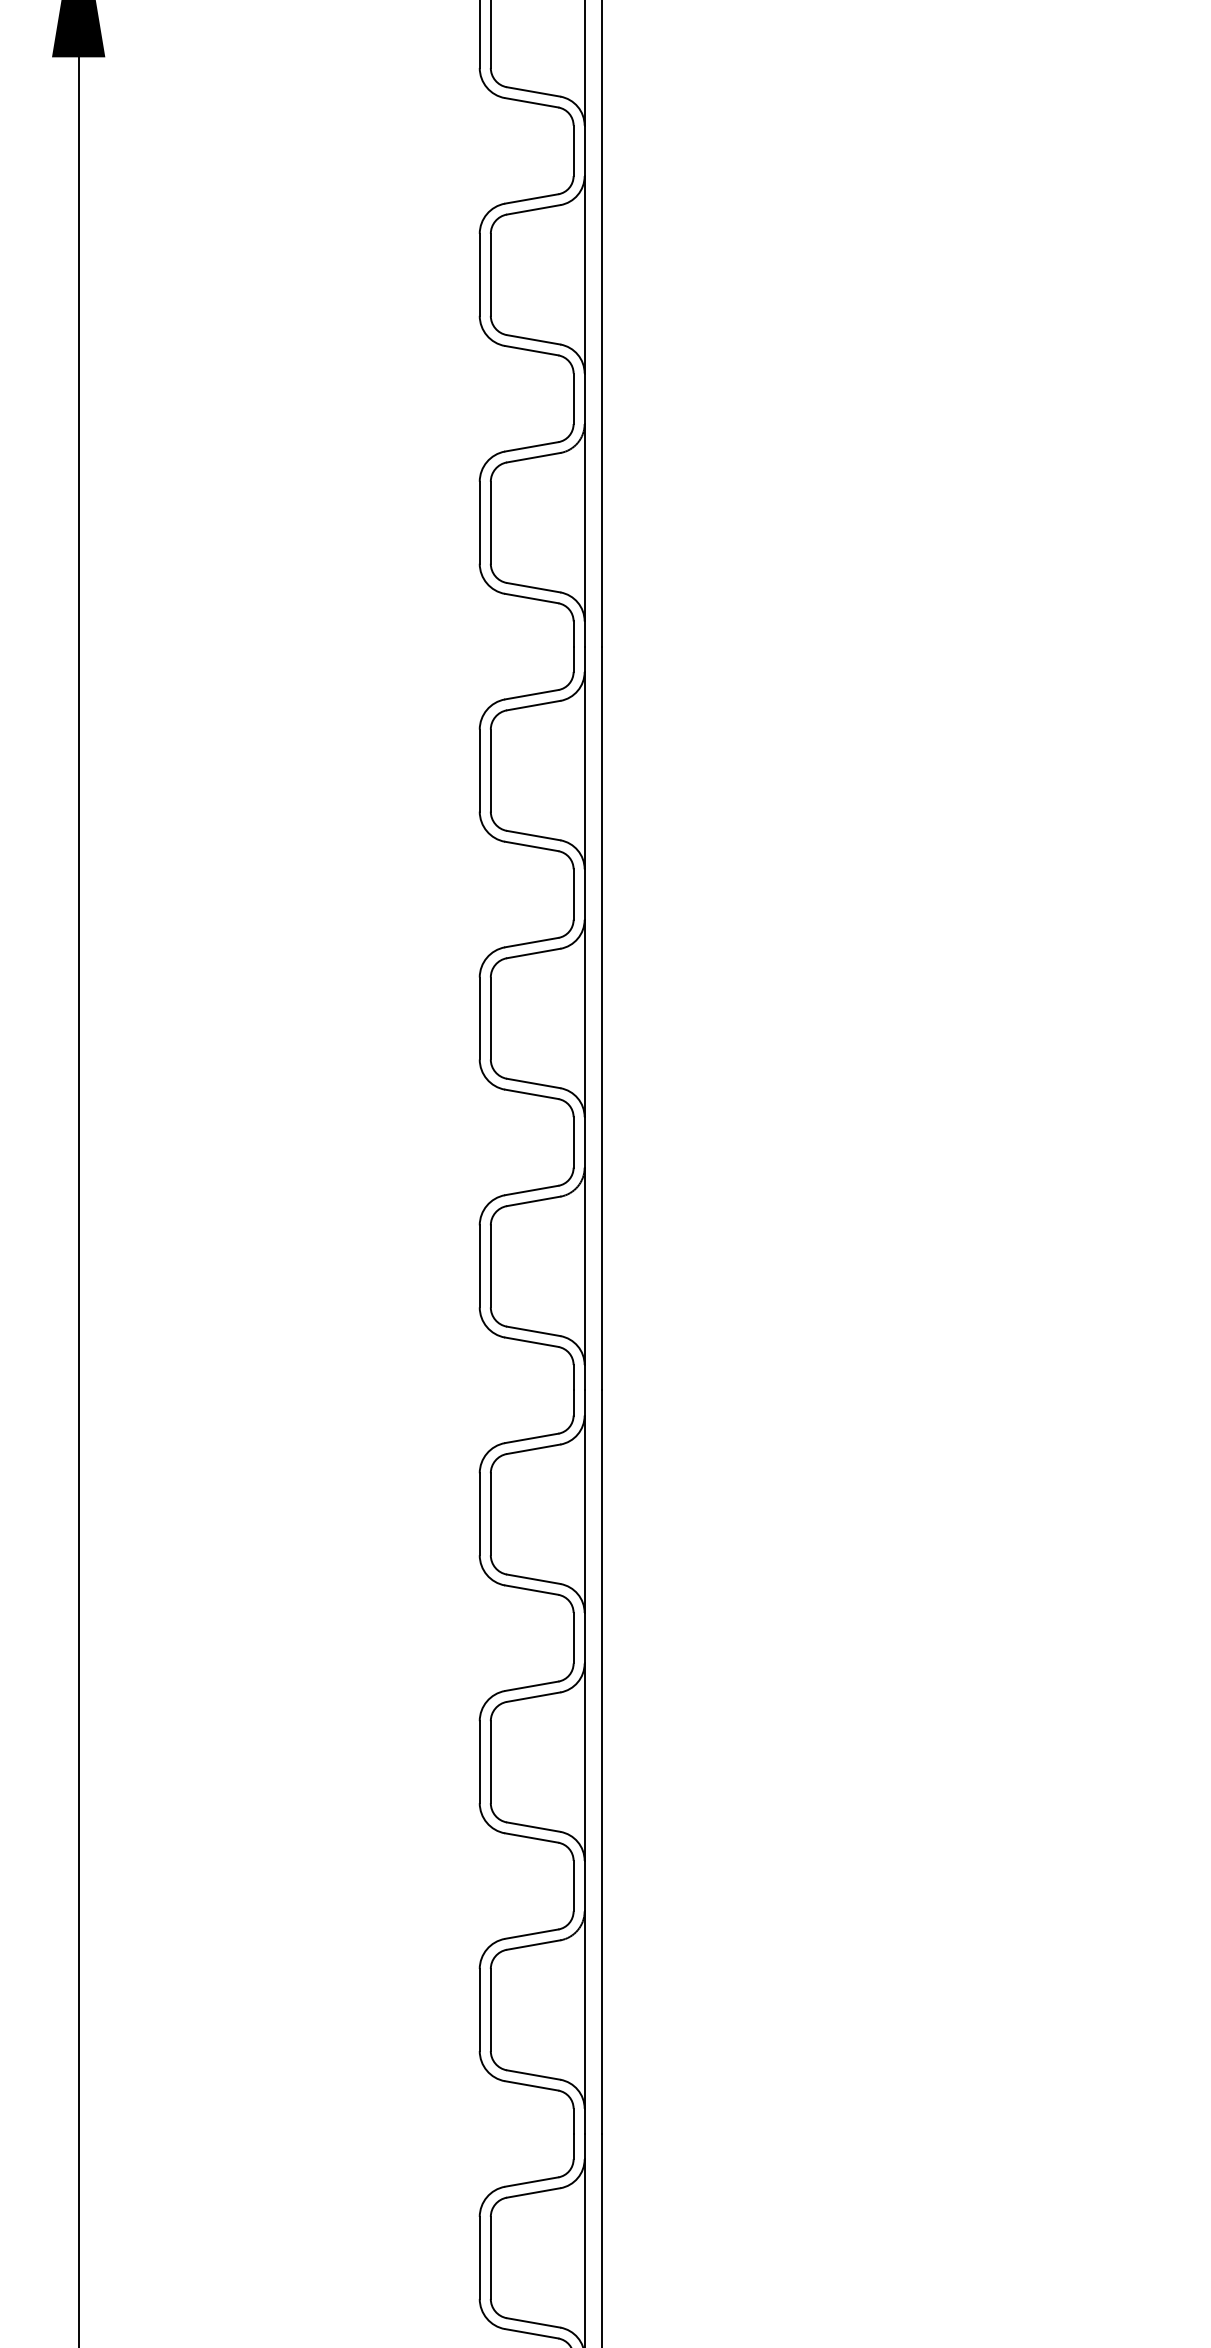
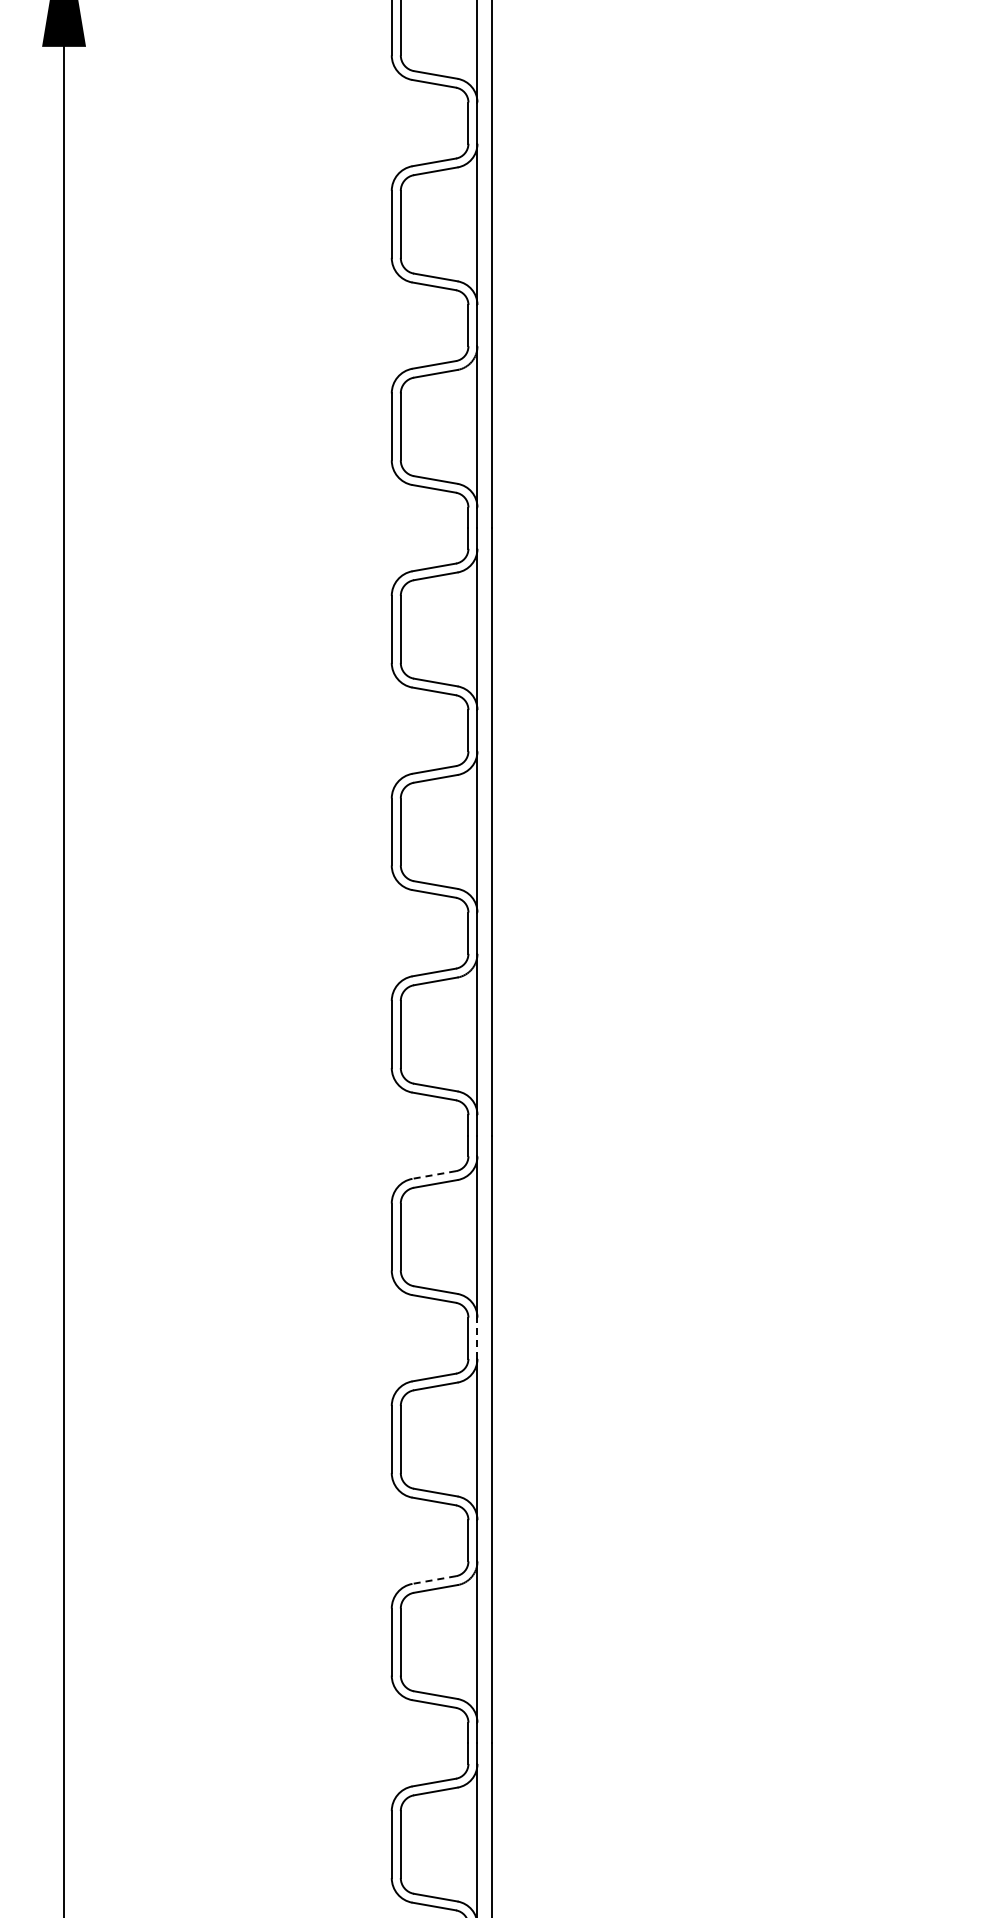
line: (530, 1438) -> (433, 1175), solid -> dashed
line: (584, 1638) -> (477, 1338), solid -> dashed
line: (530, 1934) -> (433, 1580), solid -> dashed

